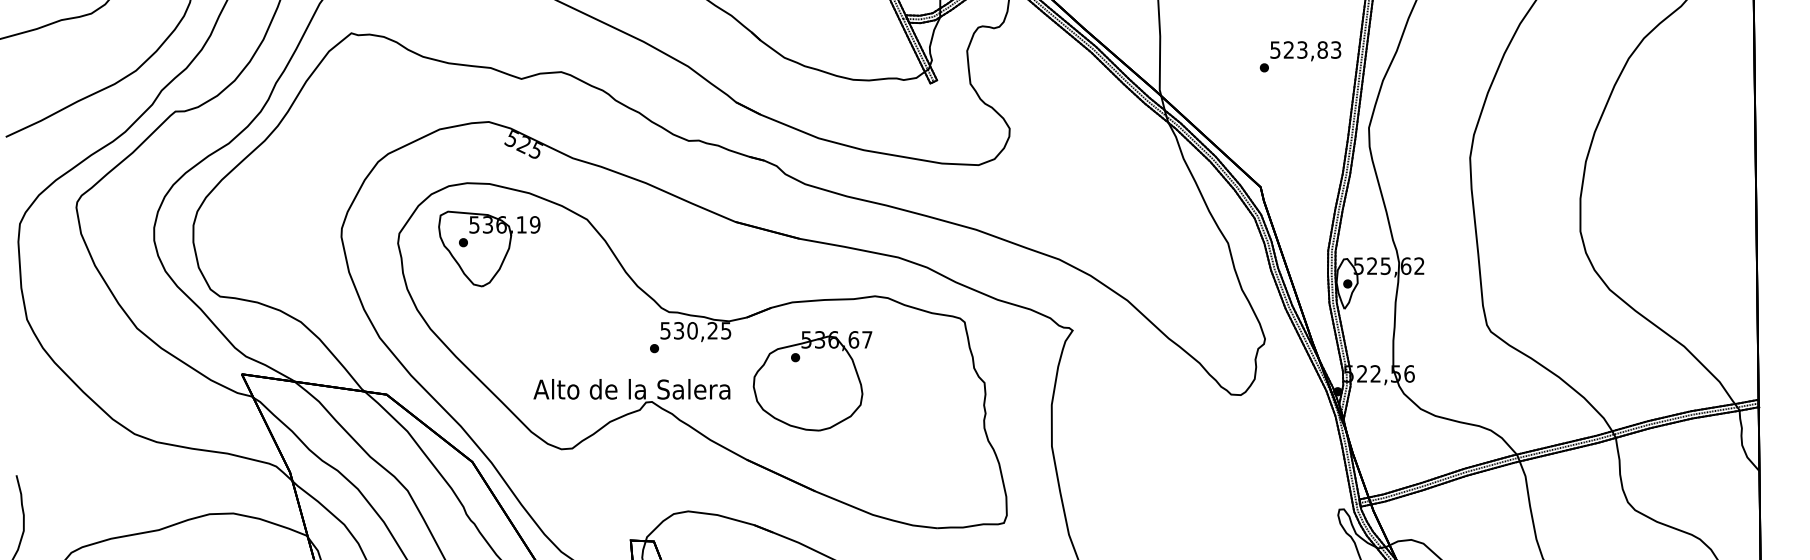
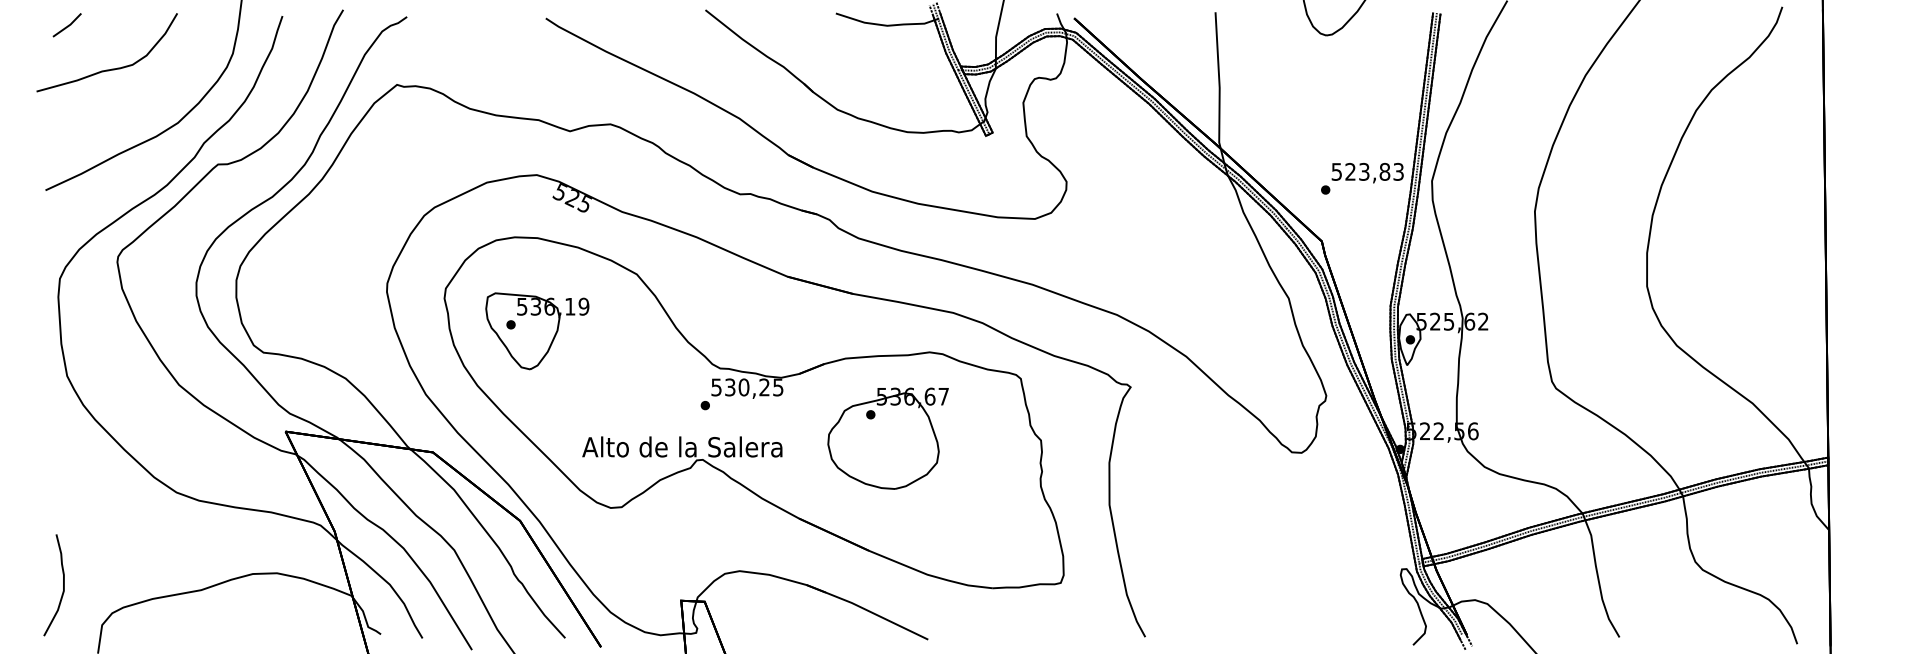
text: (1300, 56) -> (1362, 178), moved
part: (489, 249) -> (537, 331), moved
part: (811, 380) -> (887, 438), moved

